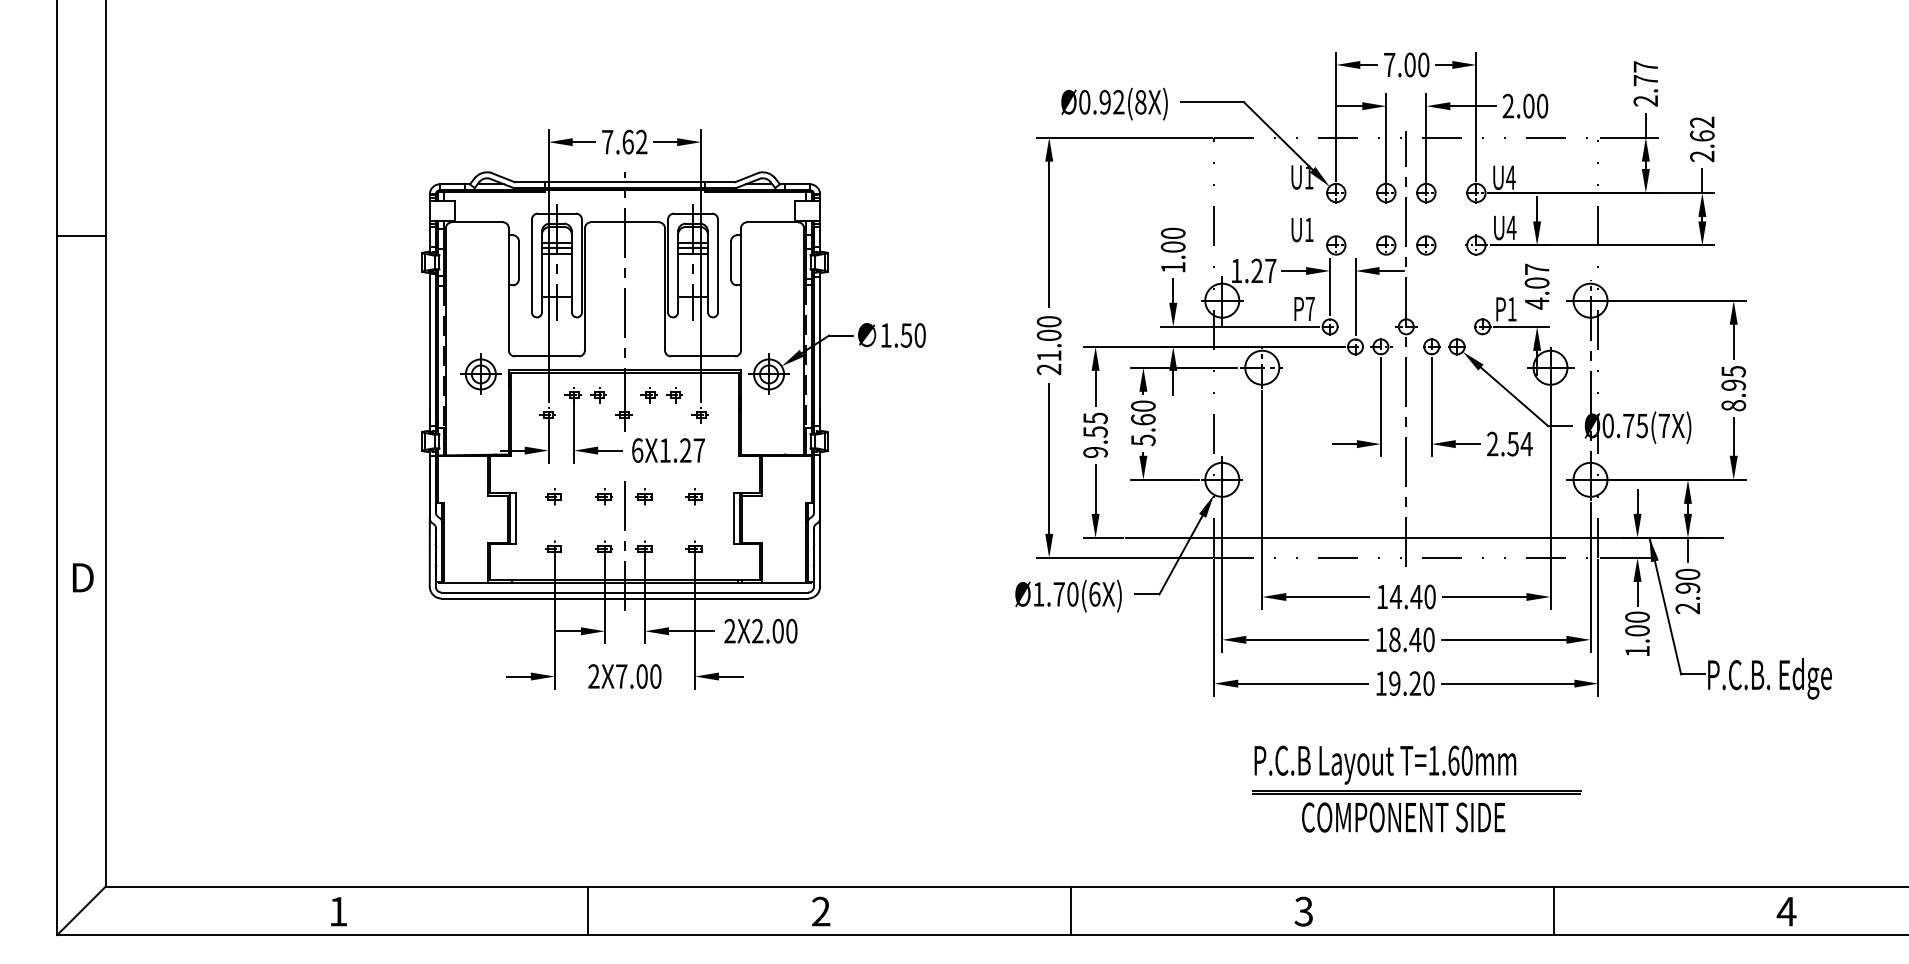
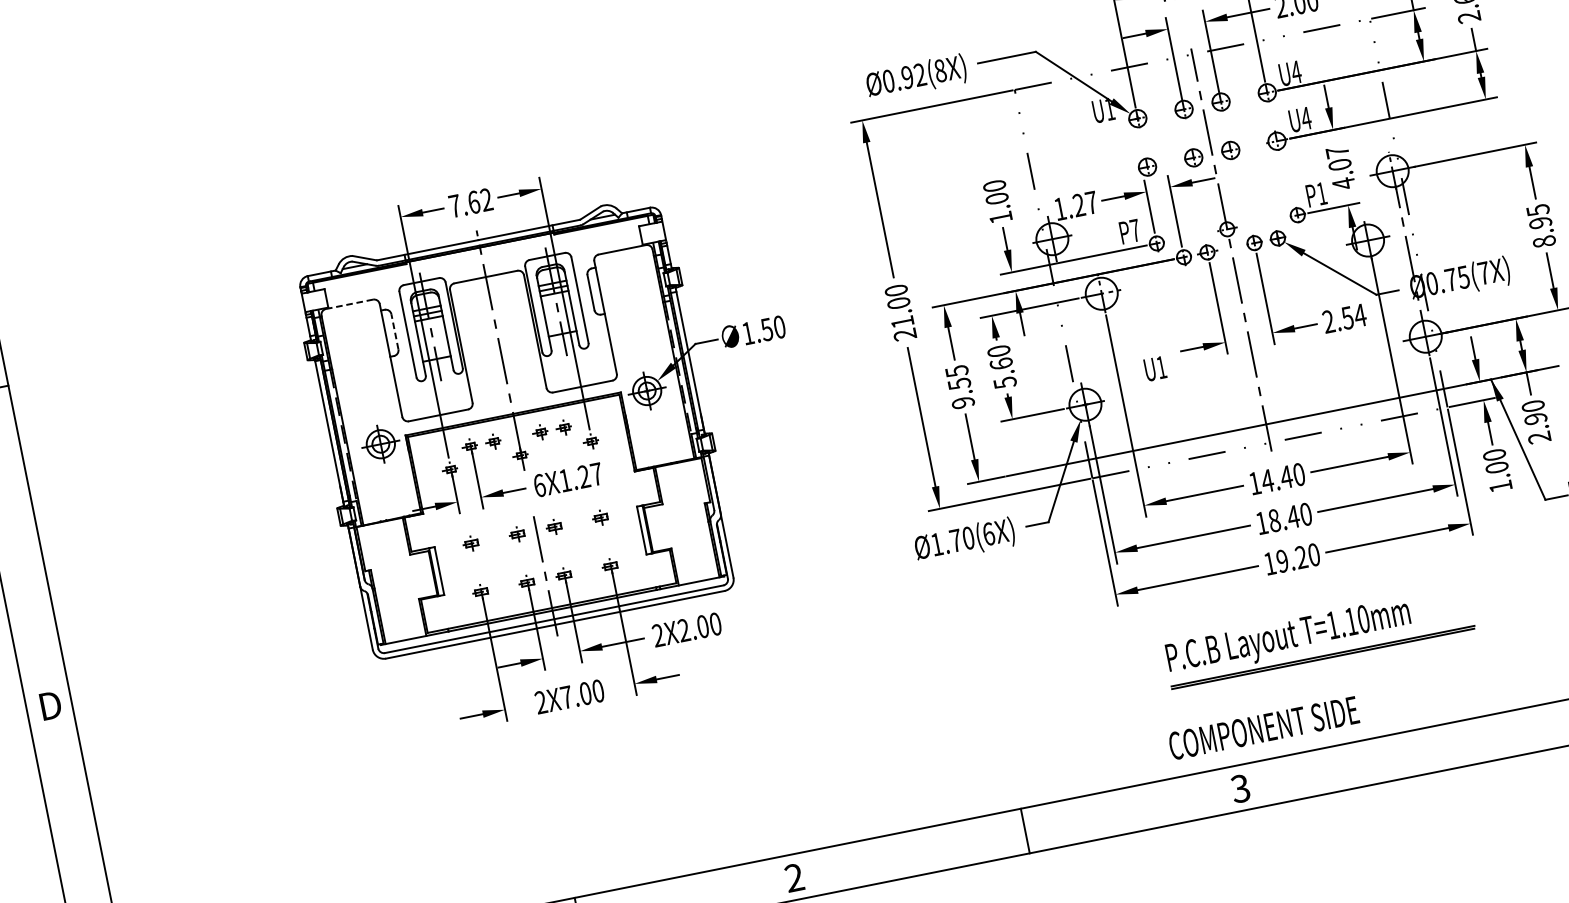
line: (477, 222) -> (349, 304), solid -> dashed
text: (1302, 230) -> (1155, 369), moved
line: (518, 259) -> (394, 331), solid -> dashed
text: (1453, 760) -> (1350, 621), T=1.60mm -> T=1.10mm
text: (1403, 817) -> (1263, 728), moved
line: (1553, 910) -> (1471, 741), removed

